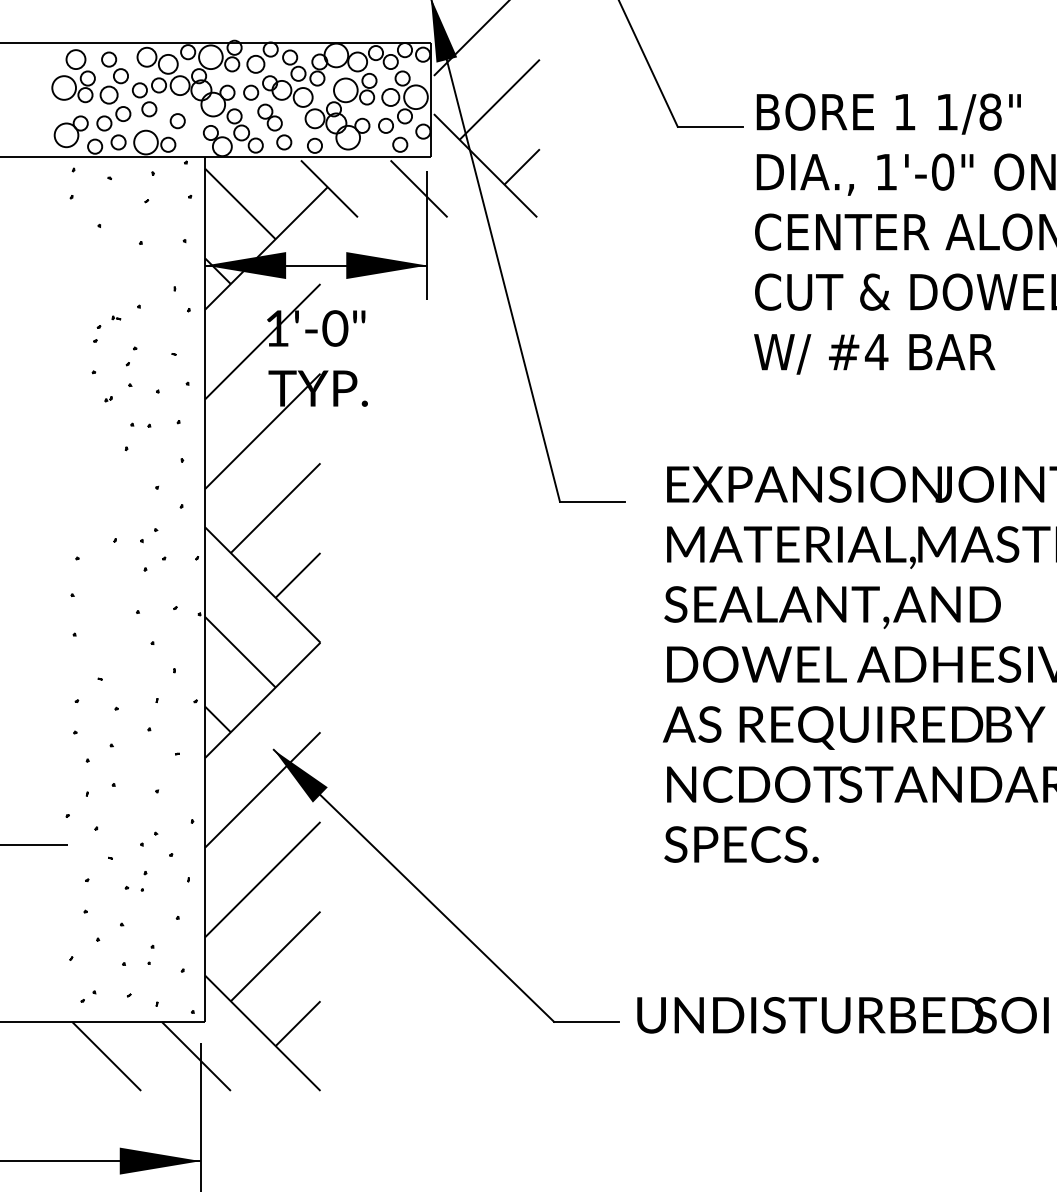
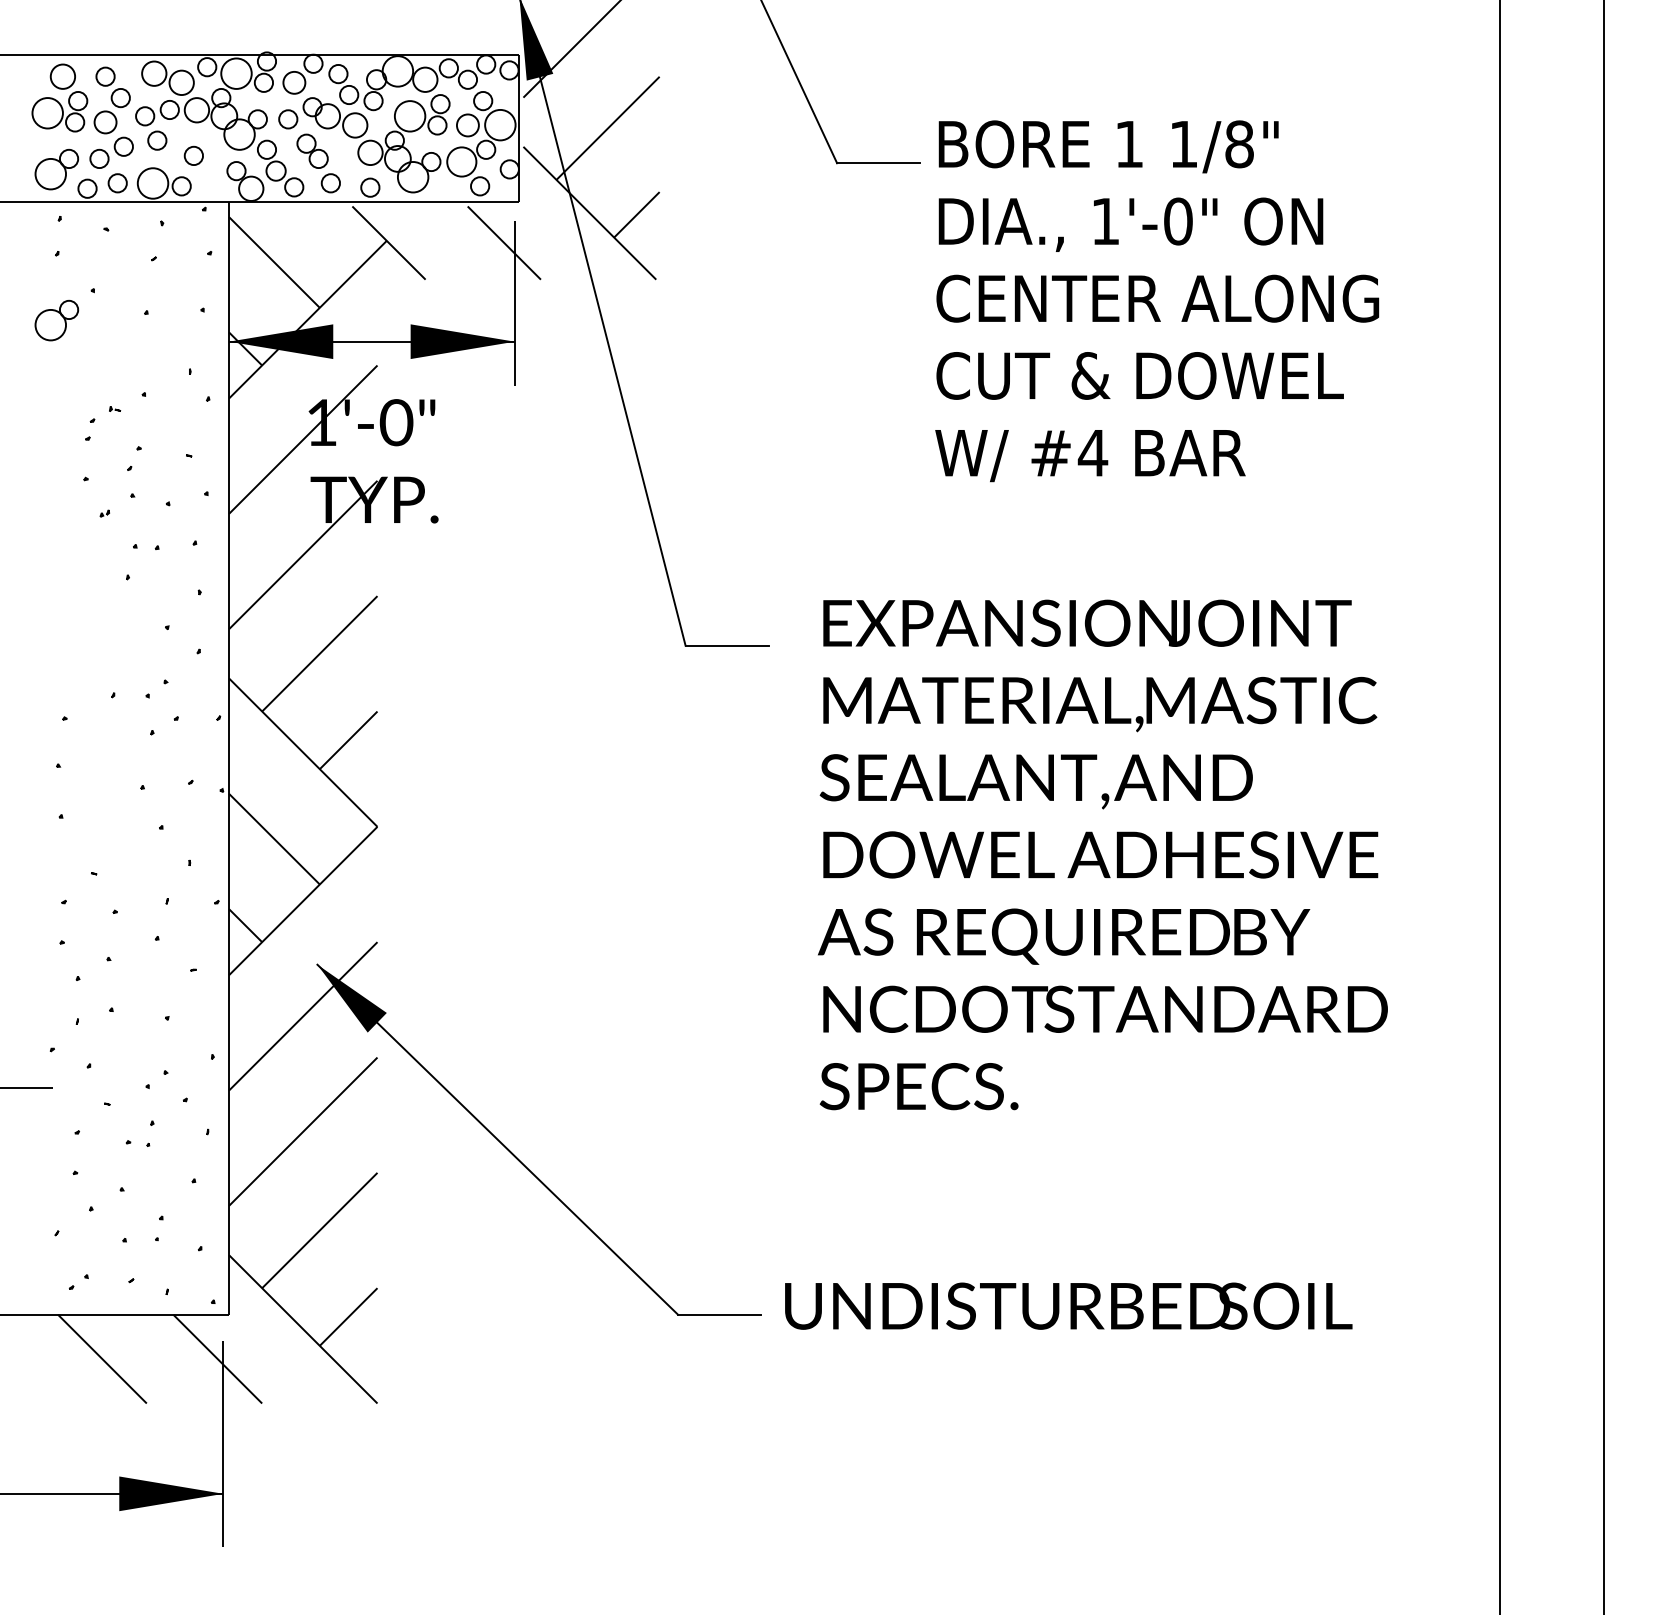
circle: (385, 125) -> (461, 161), size x1.6
part: (70, 249) -> (56, 320), added

